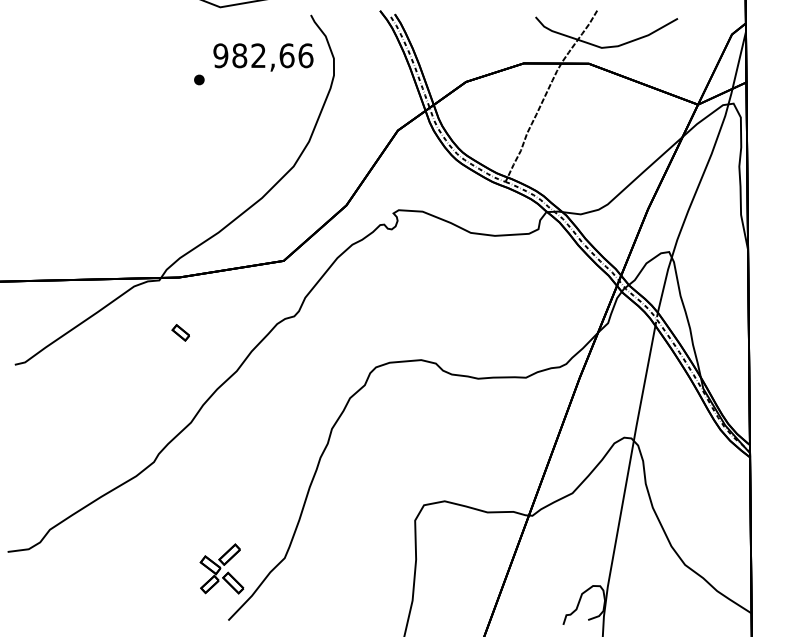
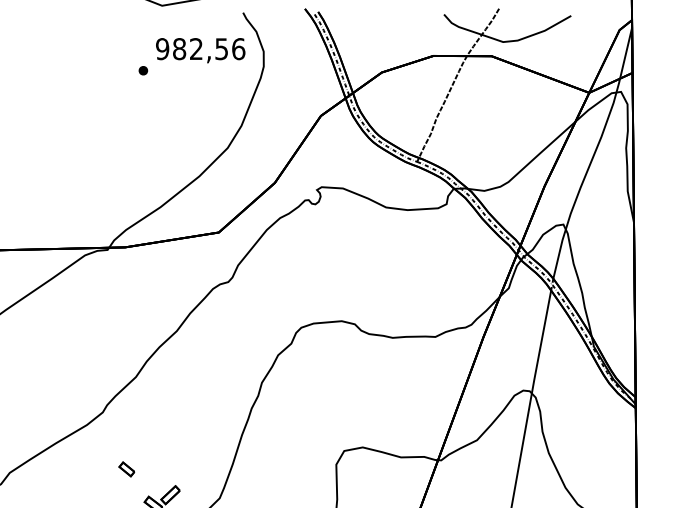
text: (286, 55) -> (221, 48), 982,66 -> 982,56
part: (180, 332) -> (126, 469), moved

